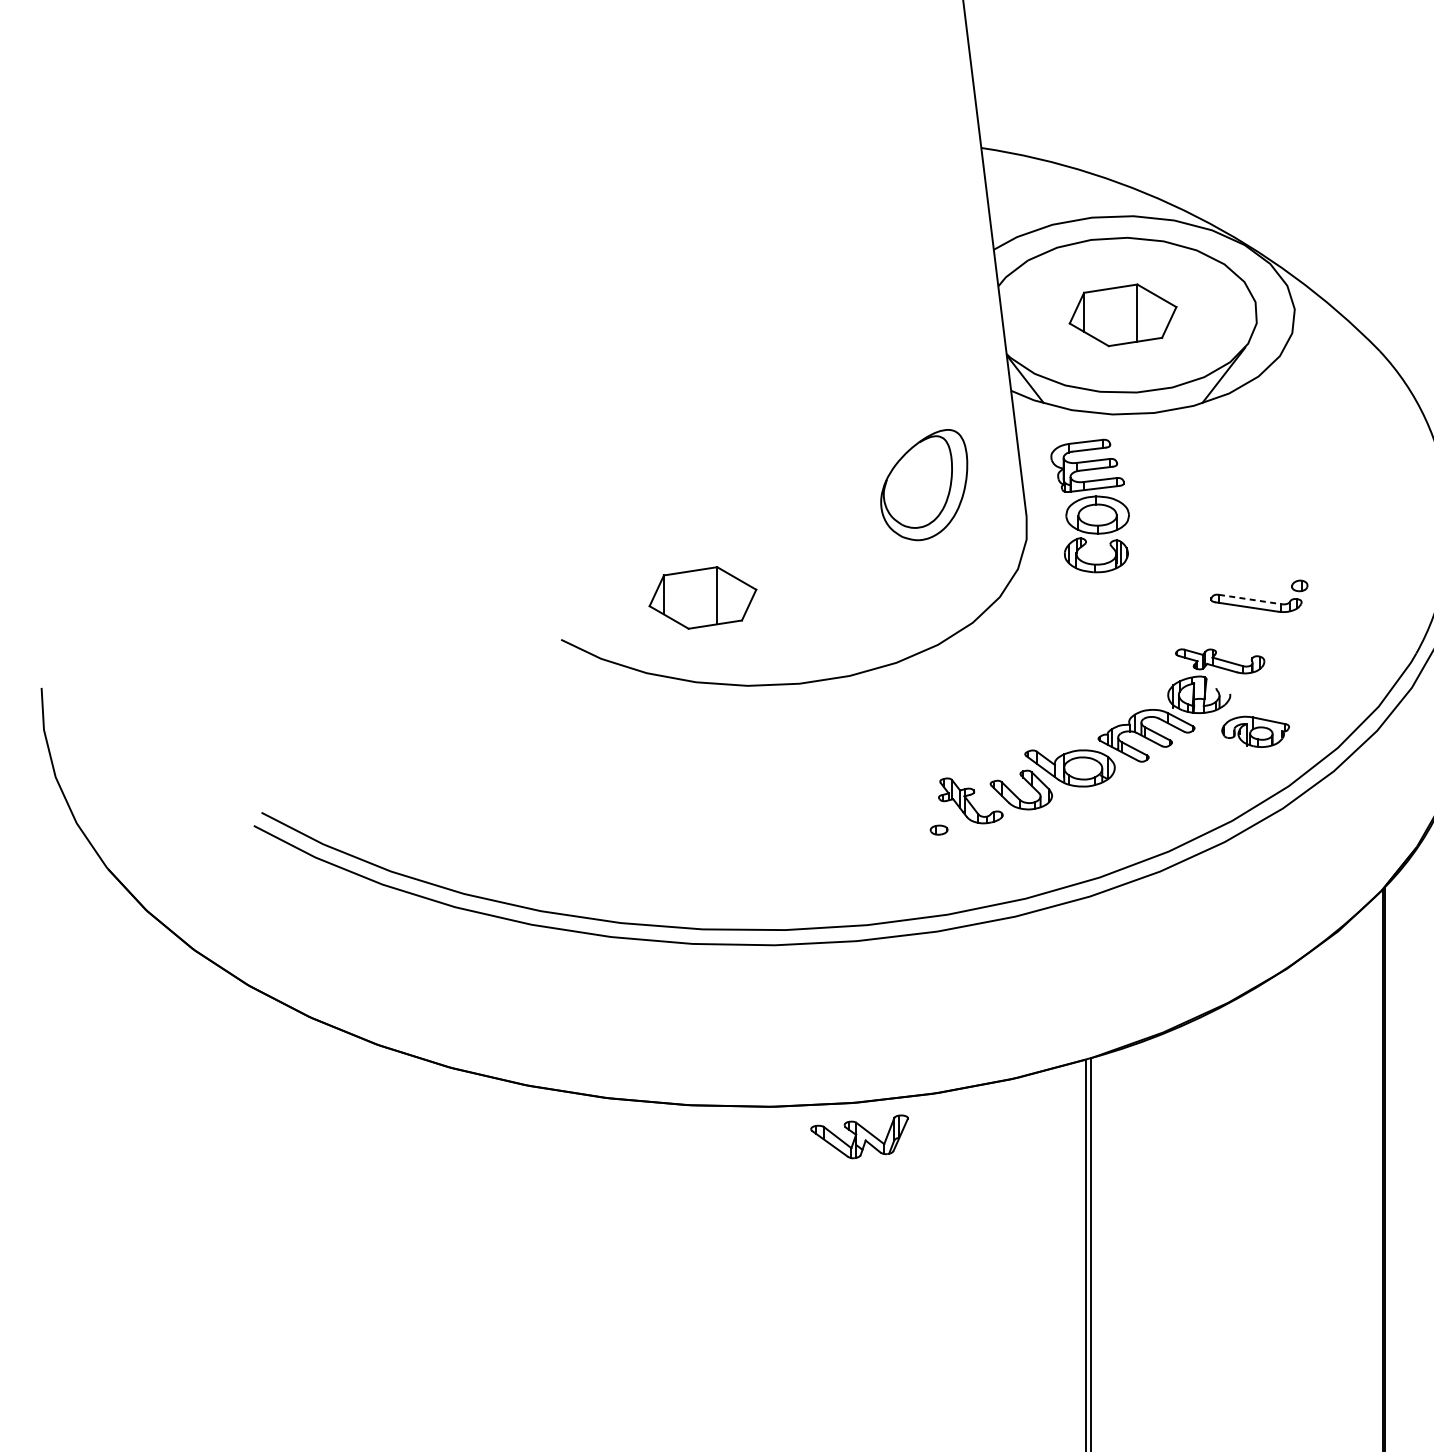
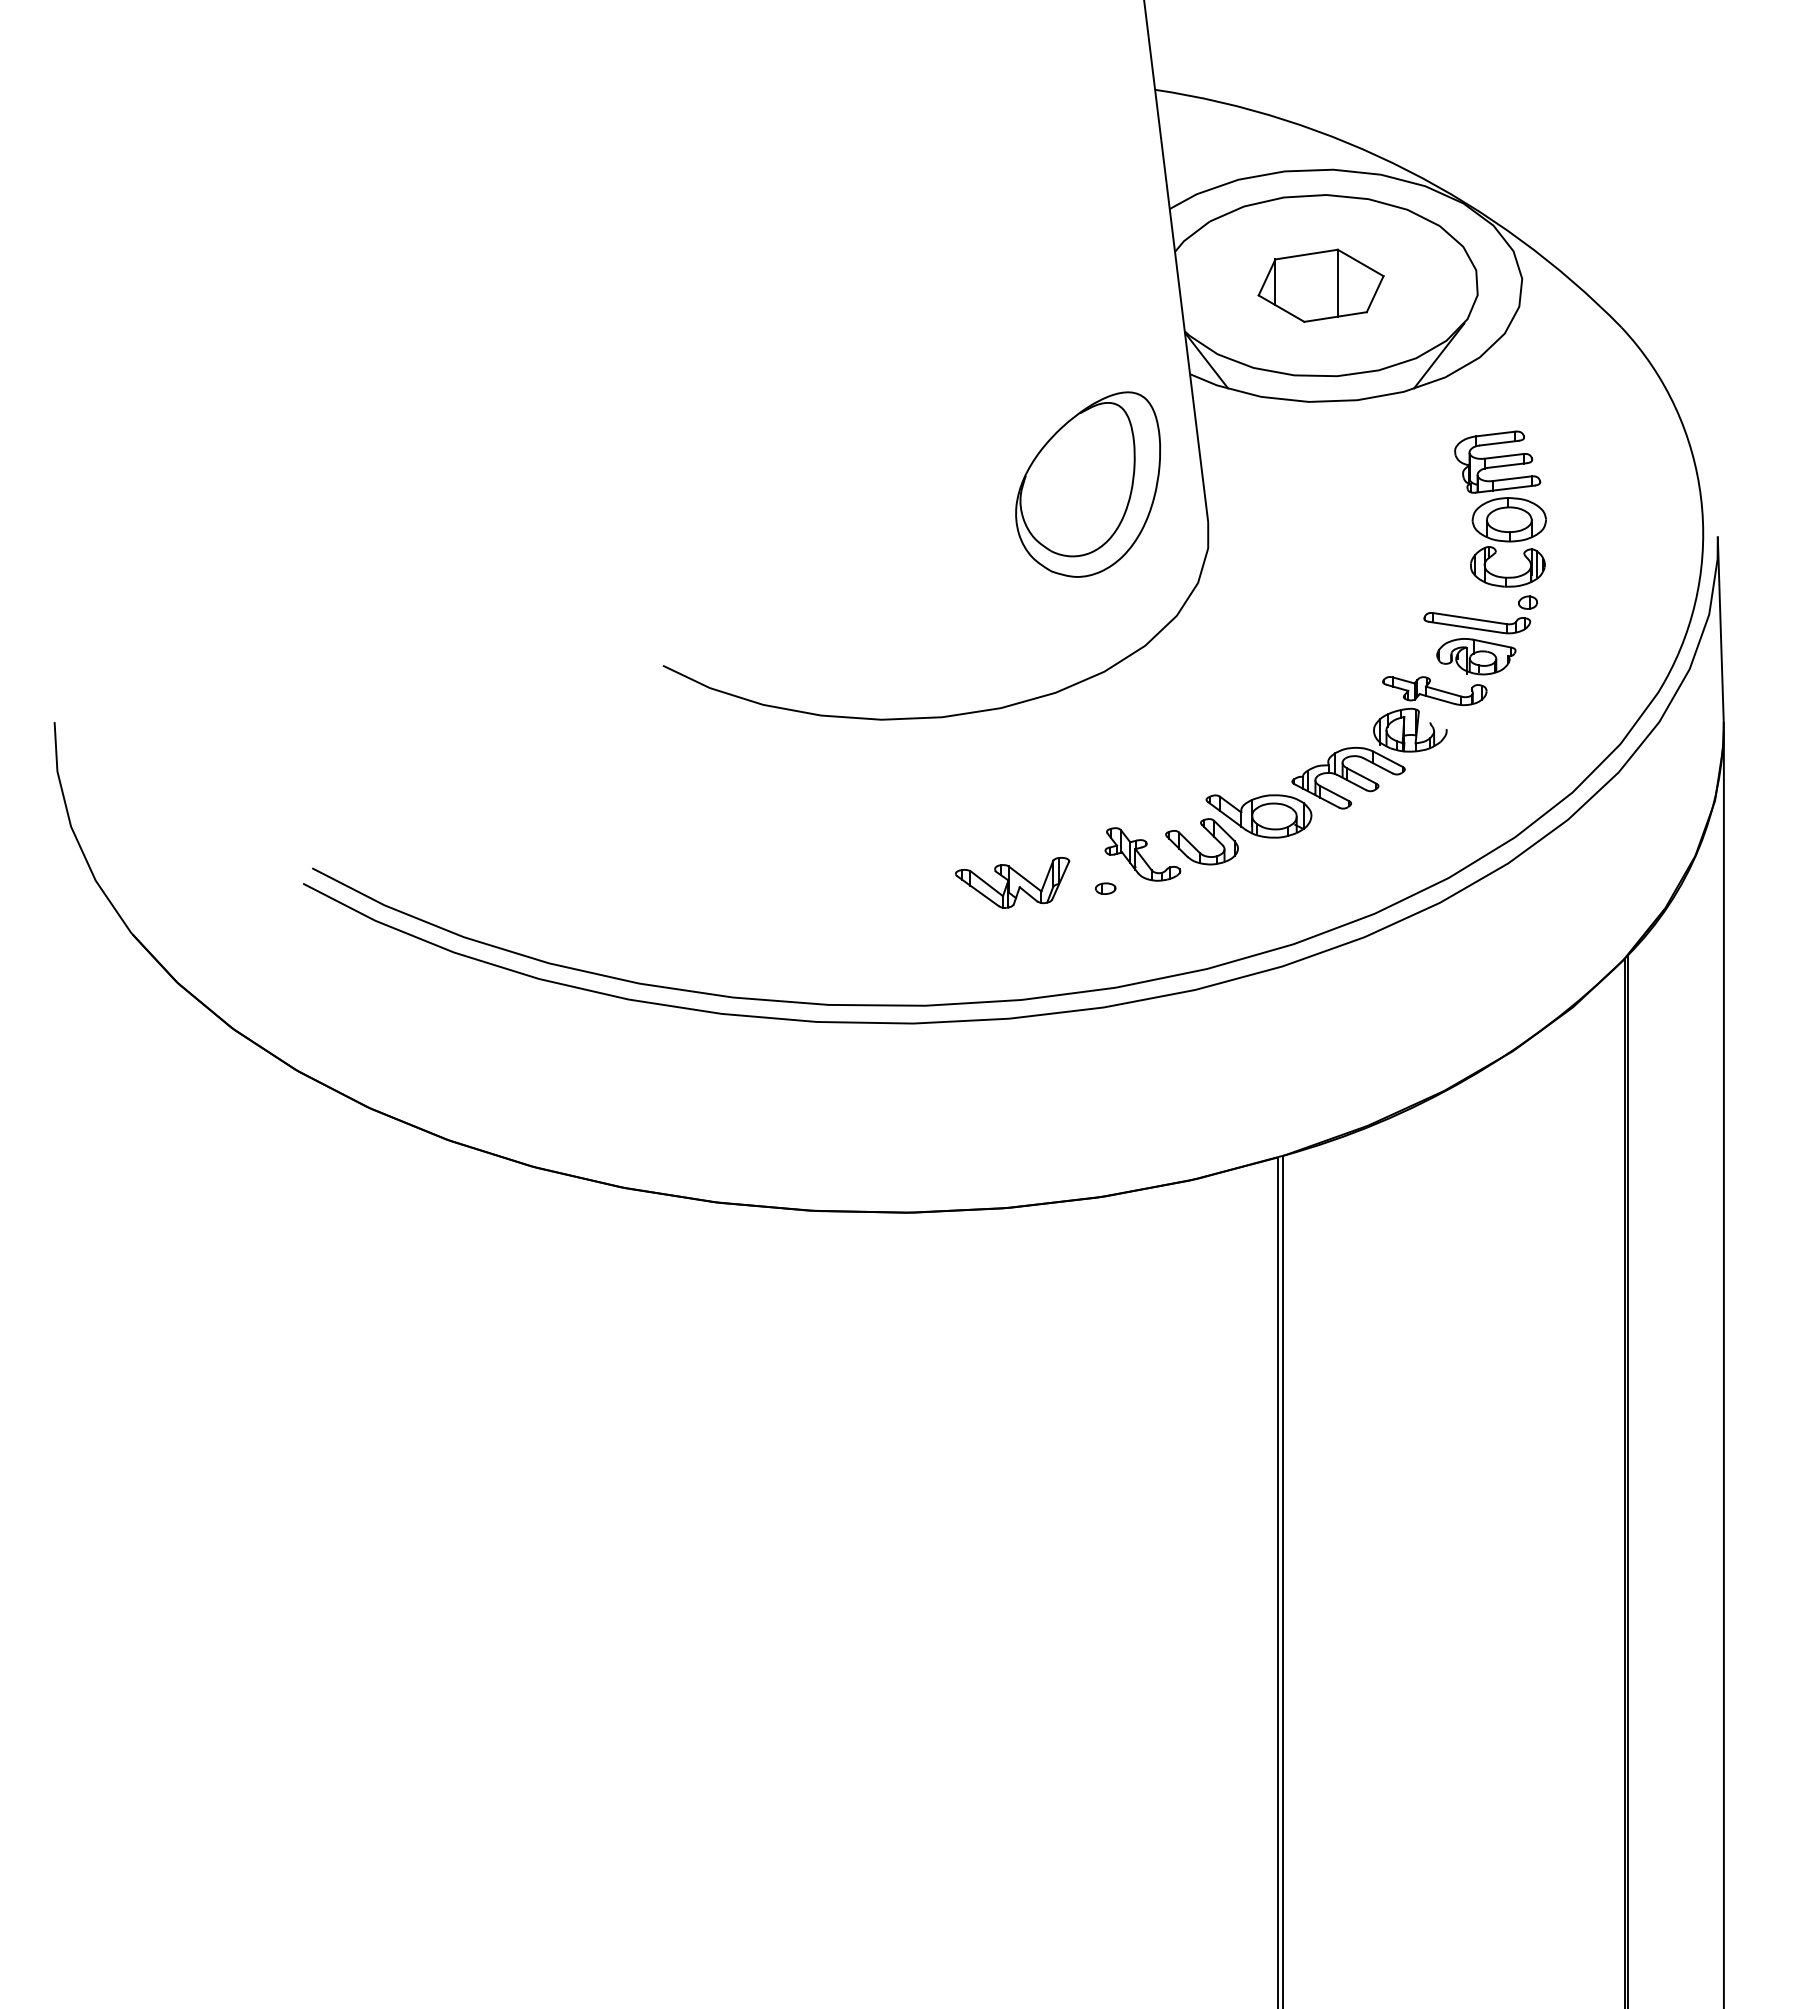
part: (924, 484) -> (1088, 484), size x1.43
part: (1090, 505) -> (1500, 508), moved
part: (702, 597) -> (828, 616), removed
line: (1250, 599) -> (1470, 618), dashed -> solid
part: (1255, 731) -> (1476, 656), moved
part: (859, 1136) -> (1012, 882), moved

